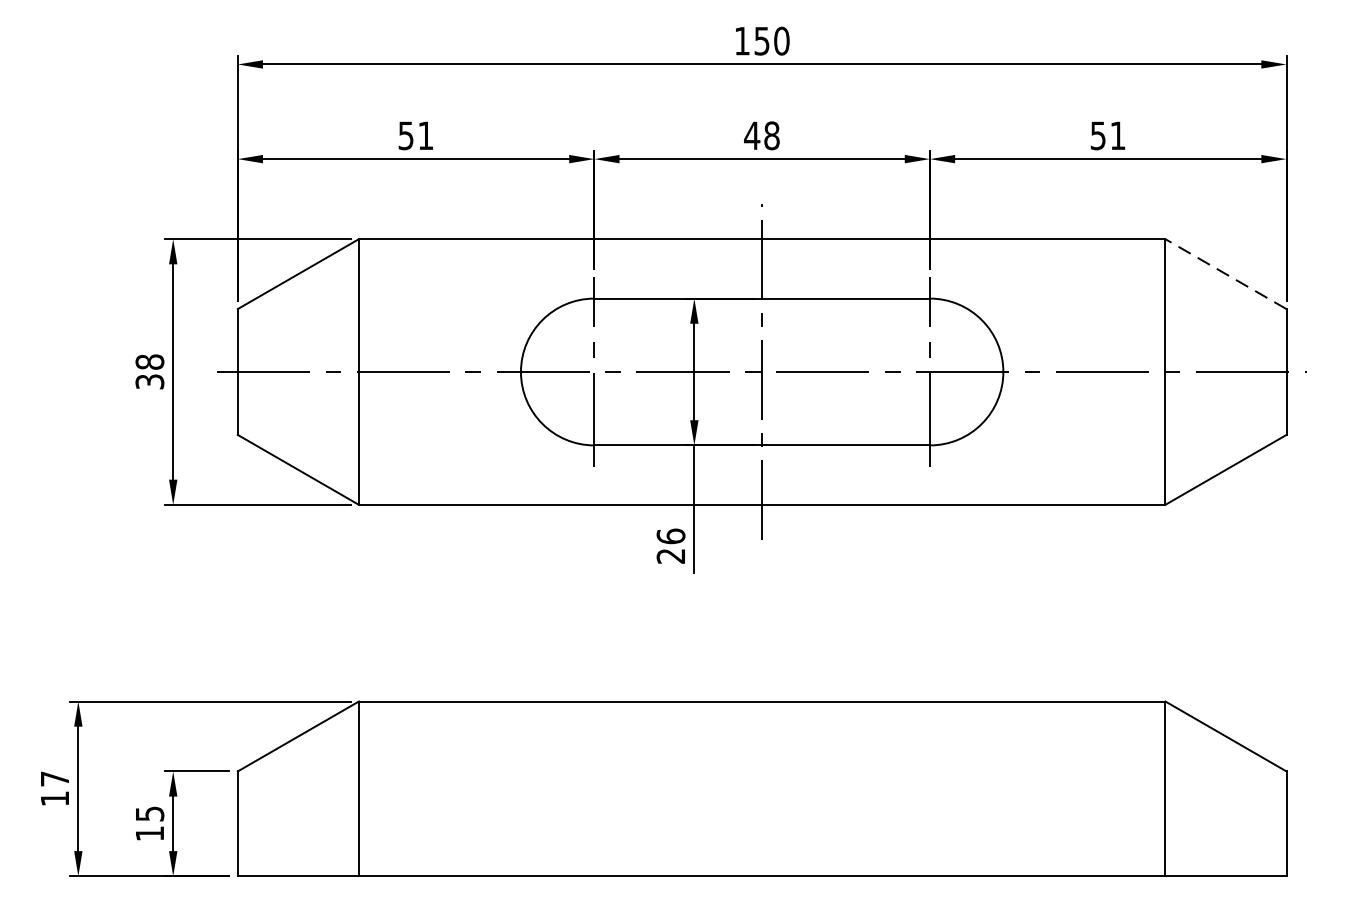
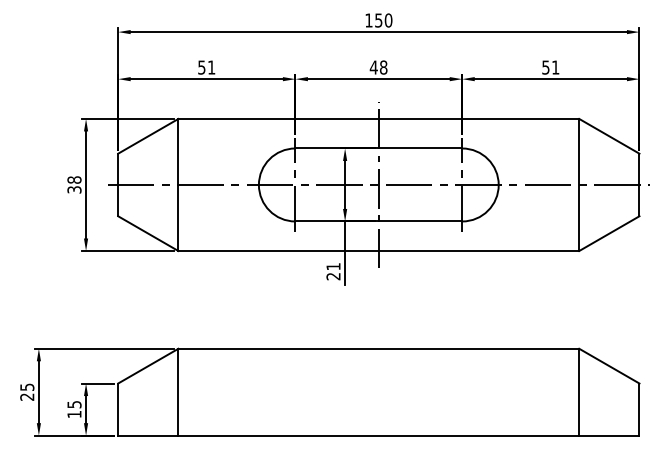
line: (1226, 274) -> (609, 136), dashed -> solid
text: (670, 535) -> (333, 266), 26 -> 21
text: (55, 787) -> (27, 391), 17 -> 25

